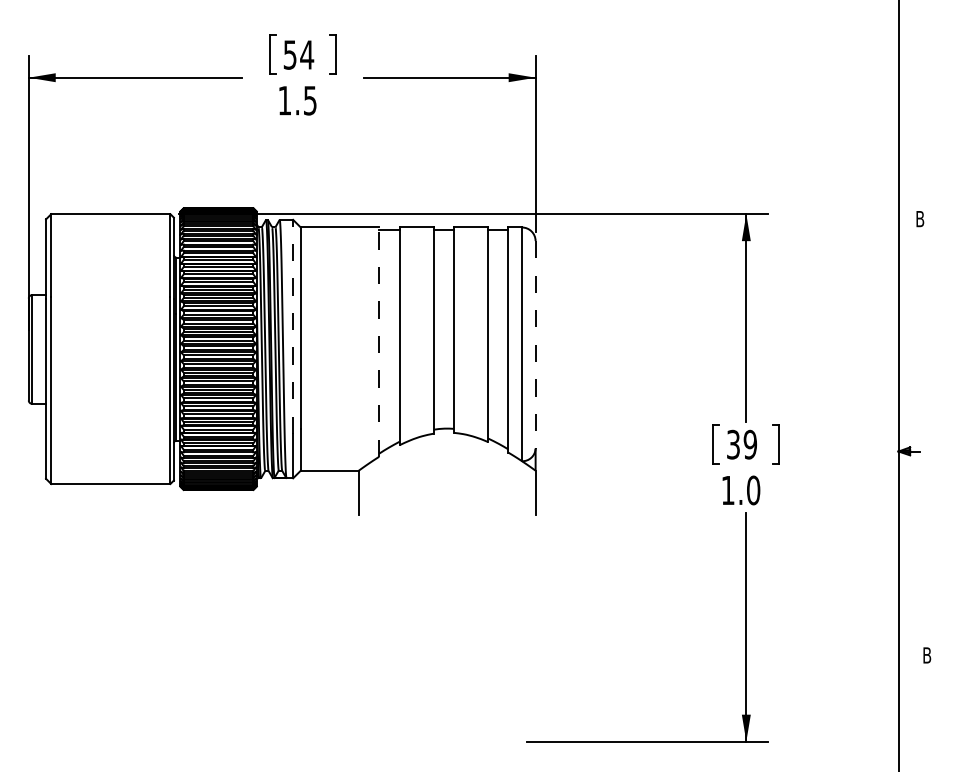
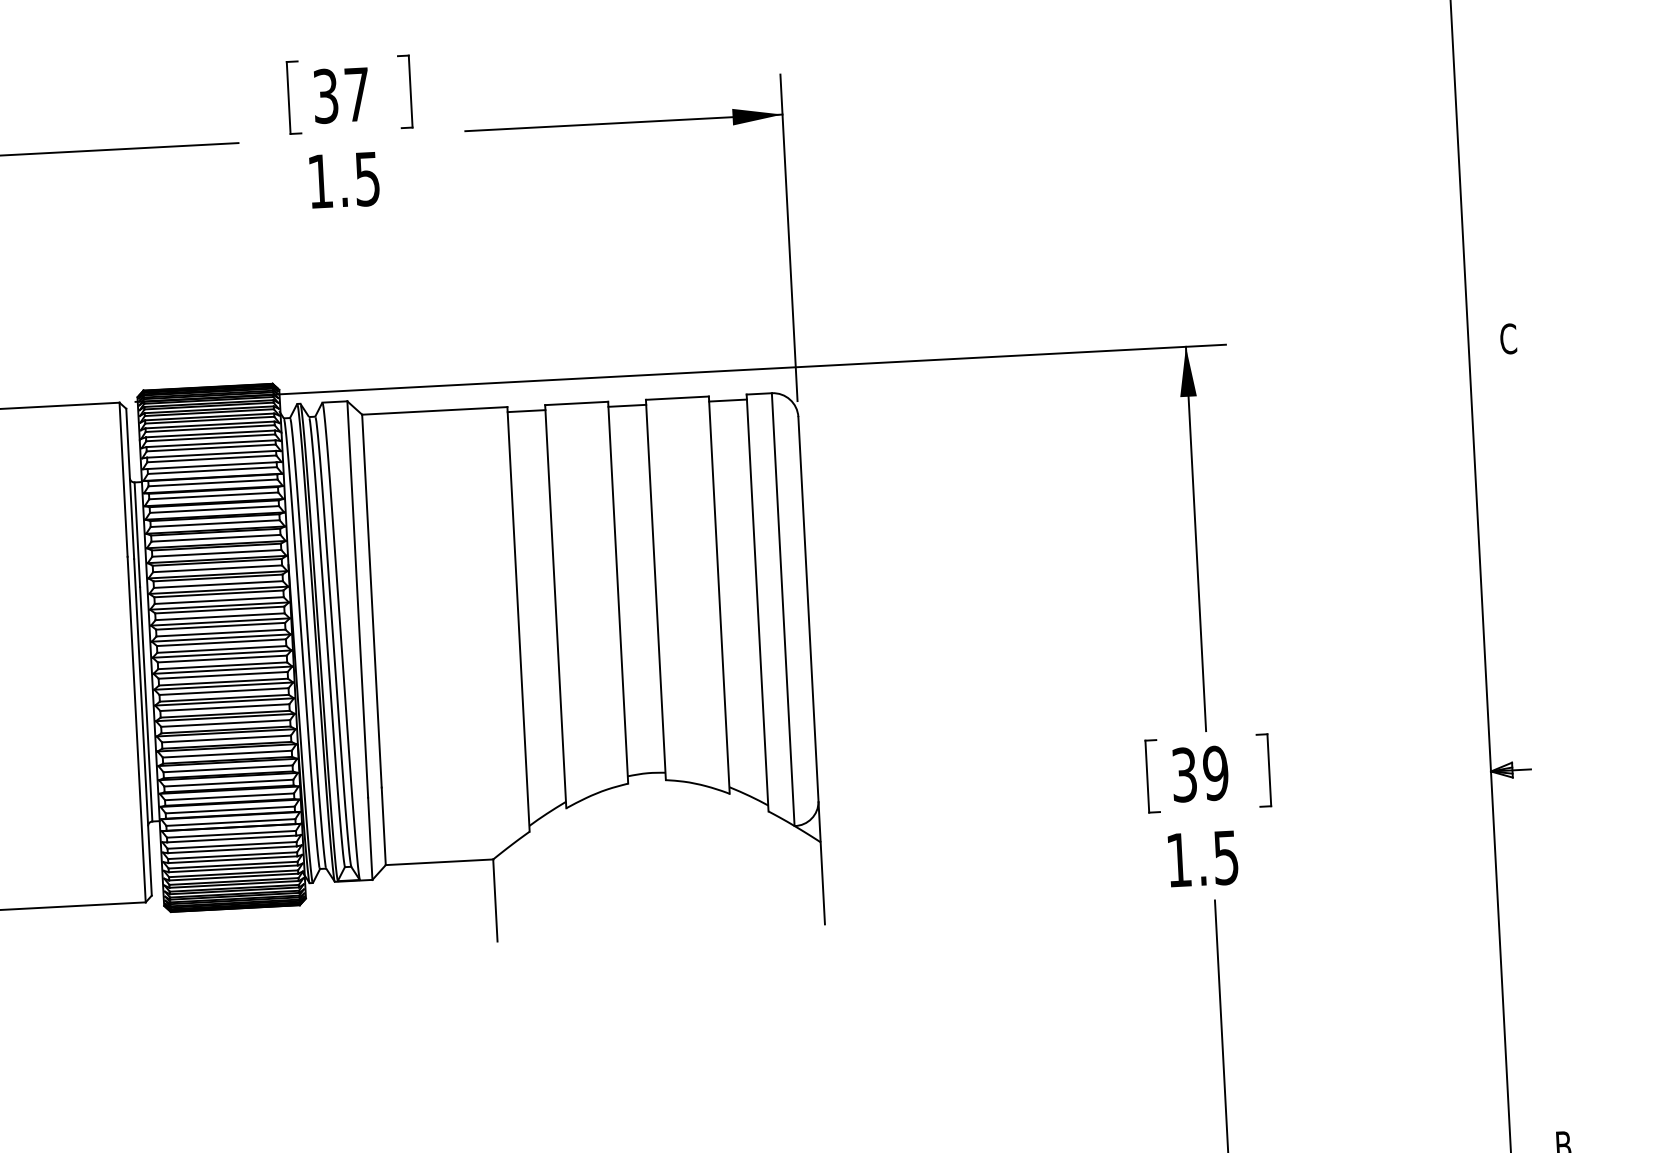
text: (299, 54) -> (343, 94), 54 -> 37
text: (919, 218) -> (1507, 337), B -> C
line: (293, 326) -> (358, 598), dashed -> solid
line: (379, 342) -> (519, 620), dashed -> solid
line: (535, 344) -> (808, 608), dashed -> solid
text: (753, 490) -> (1226, 857), 1.0 -> 1.5

